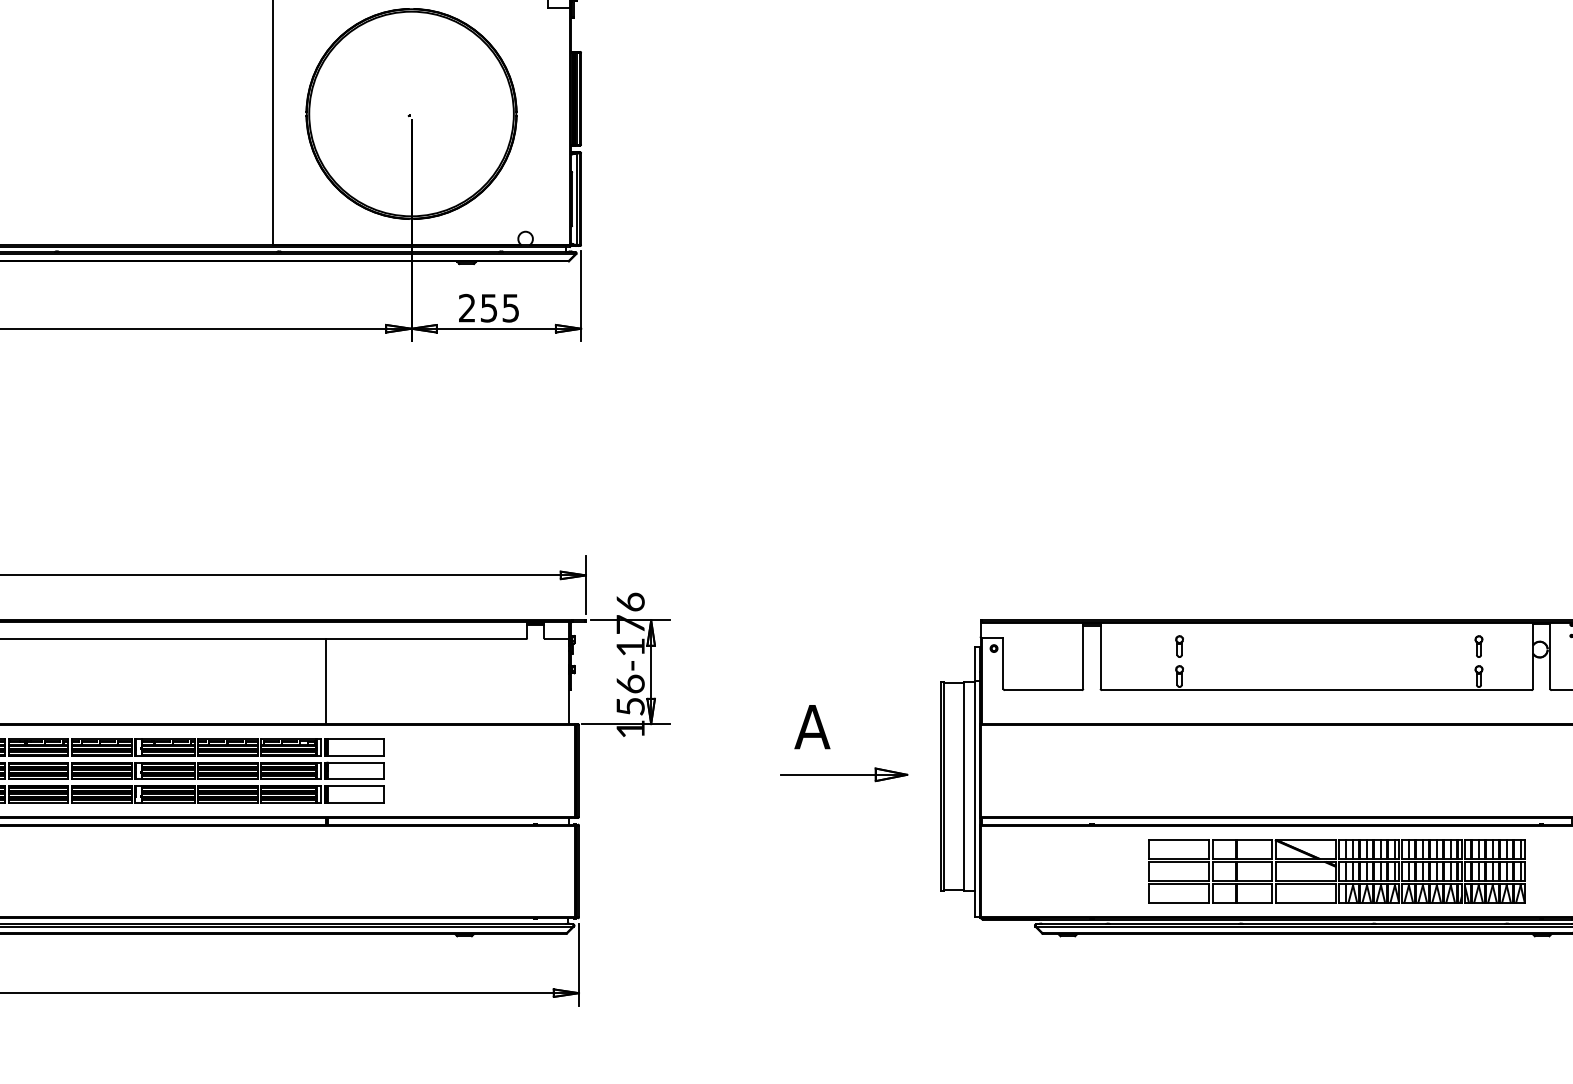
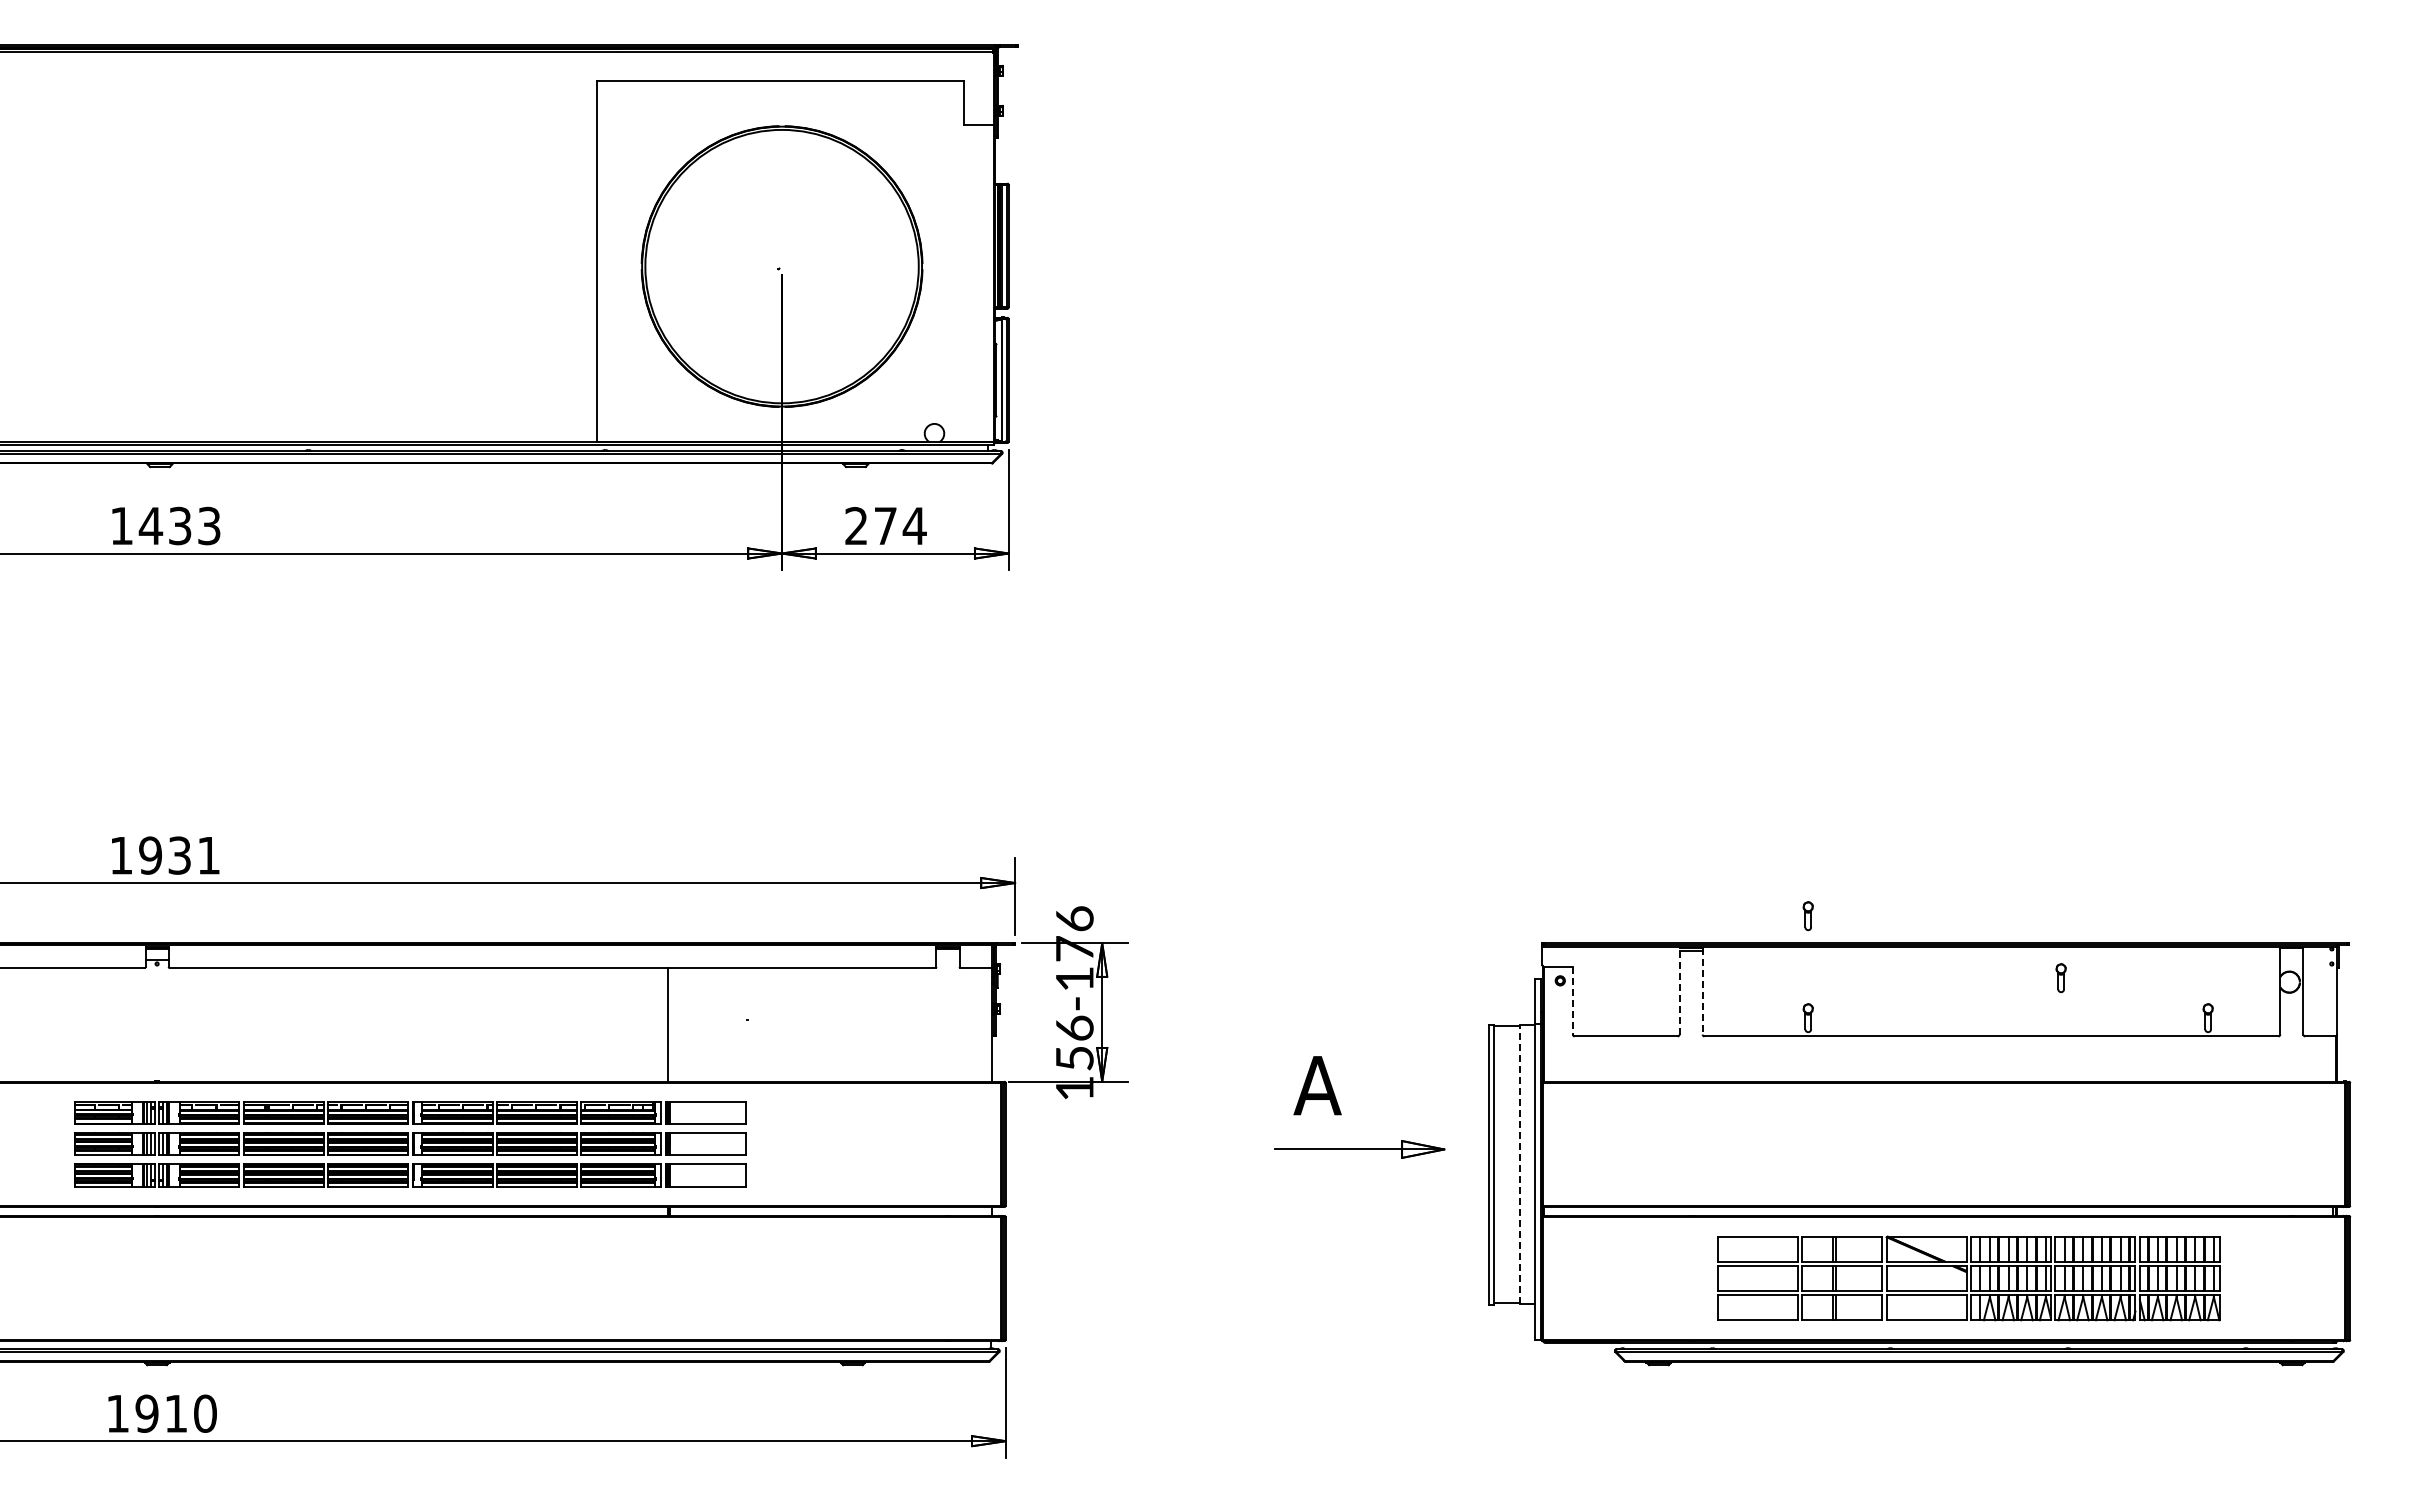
text: (500, 308) -> (900, 526), 255 -> 274
part: (1179, 646) -> (1807, 916), moved
part: (1478, 646) -> (2060, 978), moved
line: (1083, 656) -> (1679, 991), solid -> dashed
line: (1100, 656) -> (1702, 991), solid -> dashed
line: (1003, 663) -> (1572, 1000), solid -> dashed
line: (964, 786) -> (1520, 1164), solid -> dashed
part: (1337, 871) -> (1968, 1278), moved

